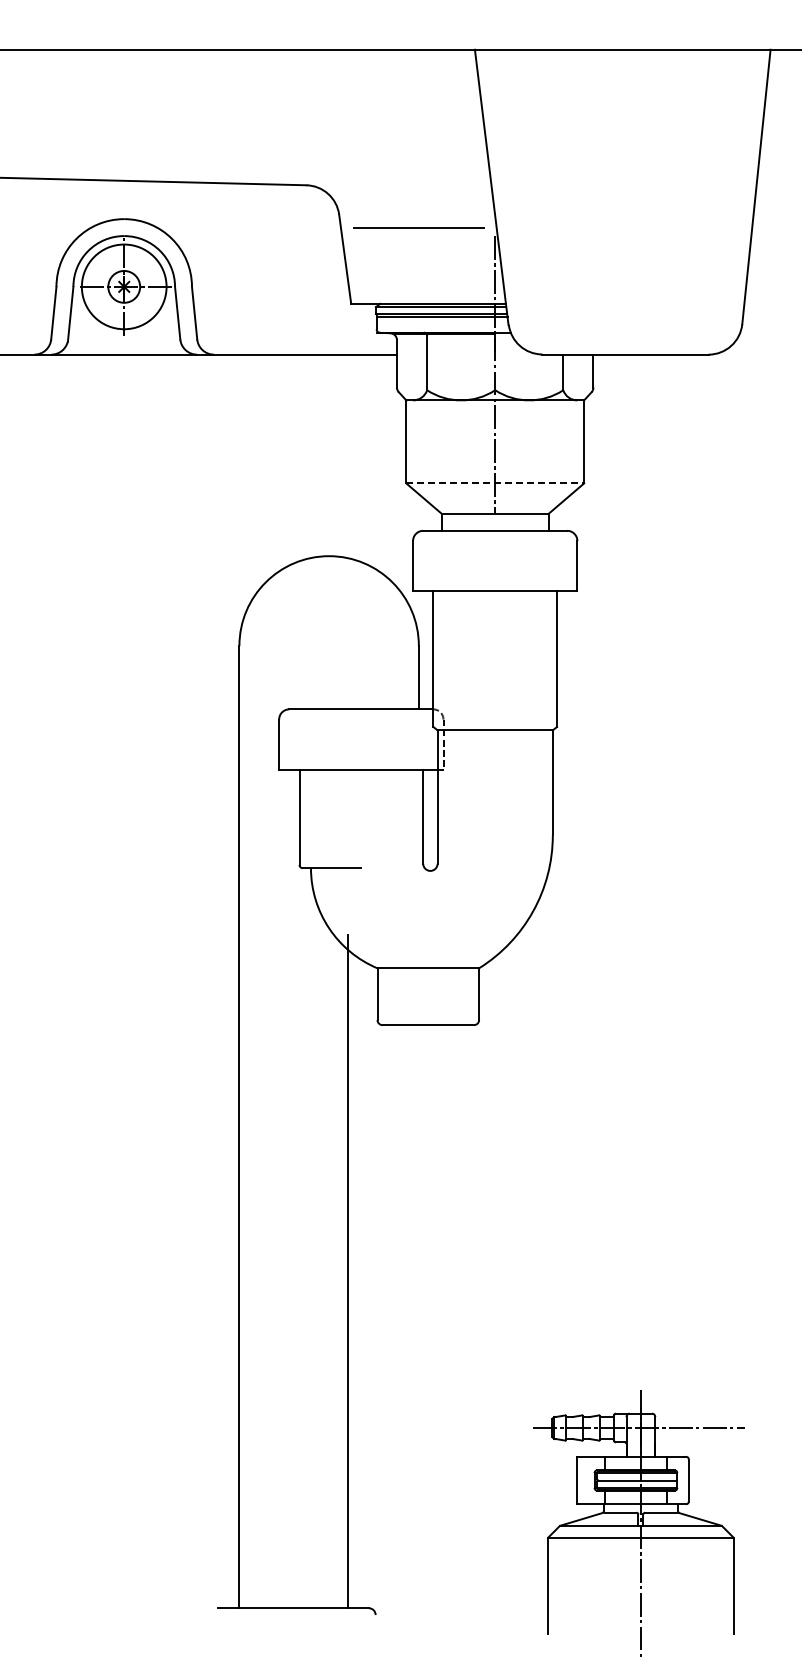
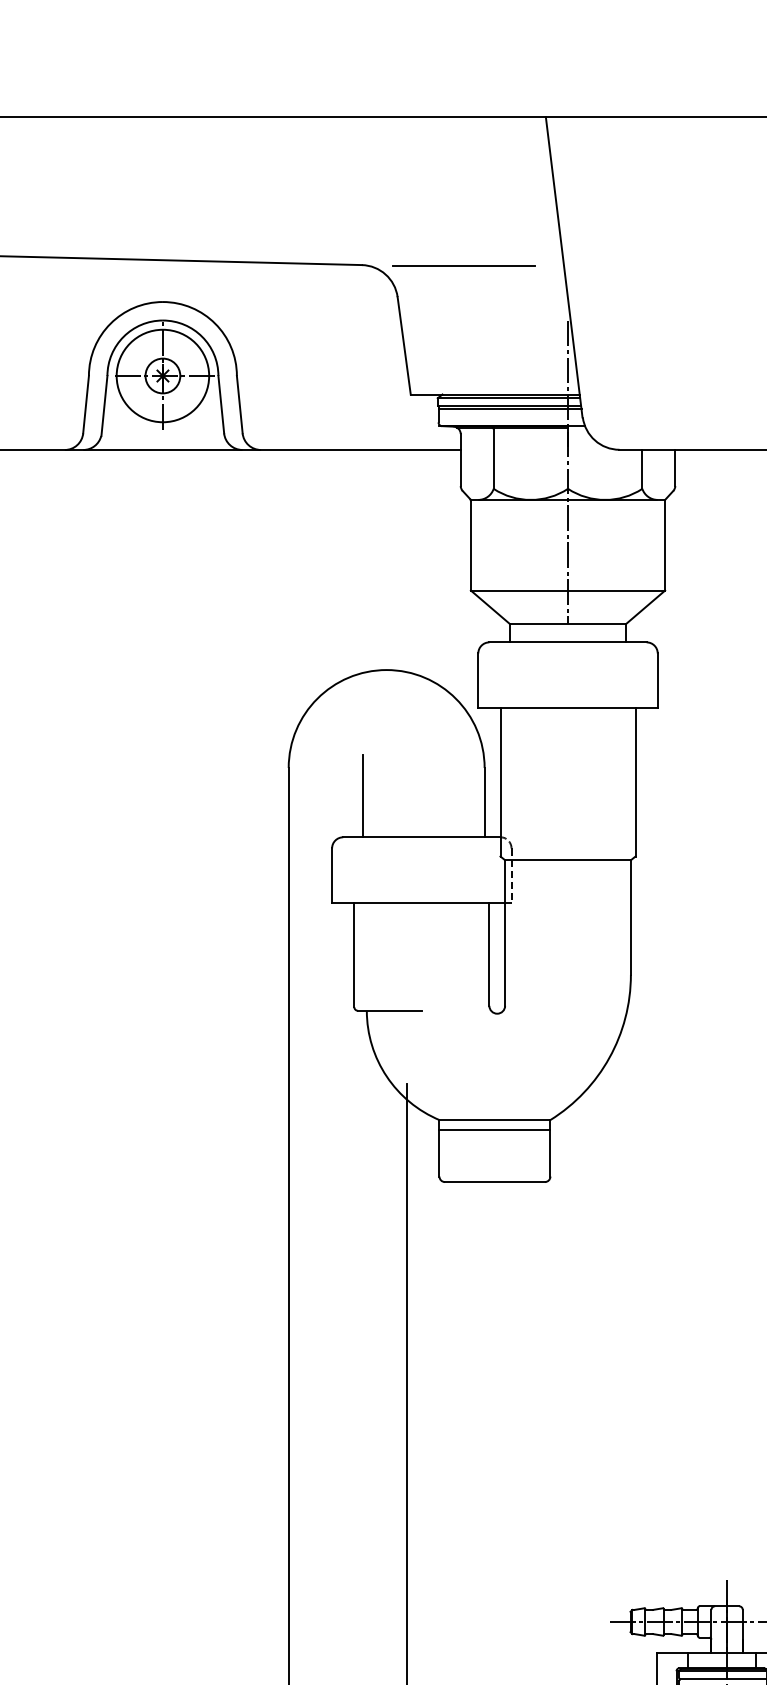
line: (418, 227) -> (463, 265), moved
line: (495, 483) -> (568, 590), dashed -> solid
line: (307, 671) -> (363, 795), added
line: (428, 977) -> (495, 1130), added

